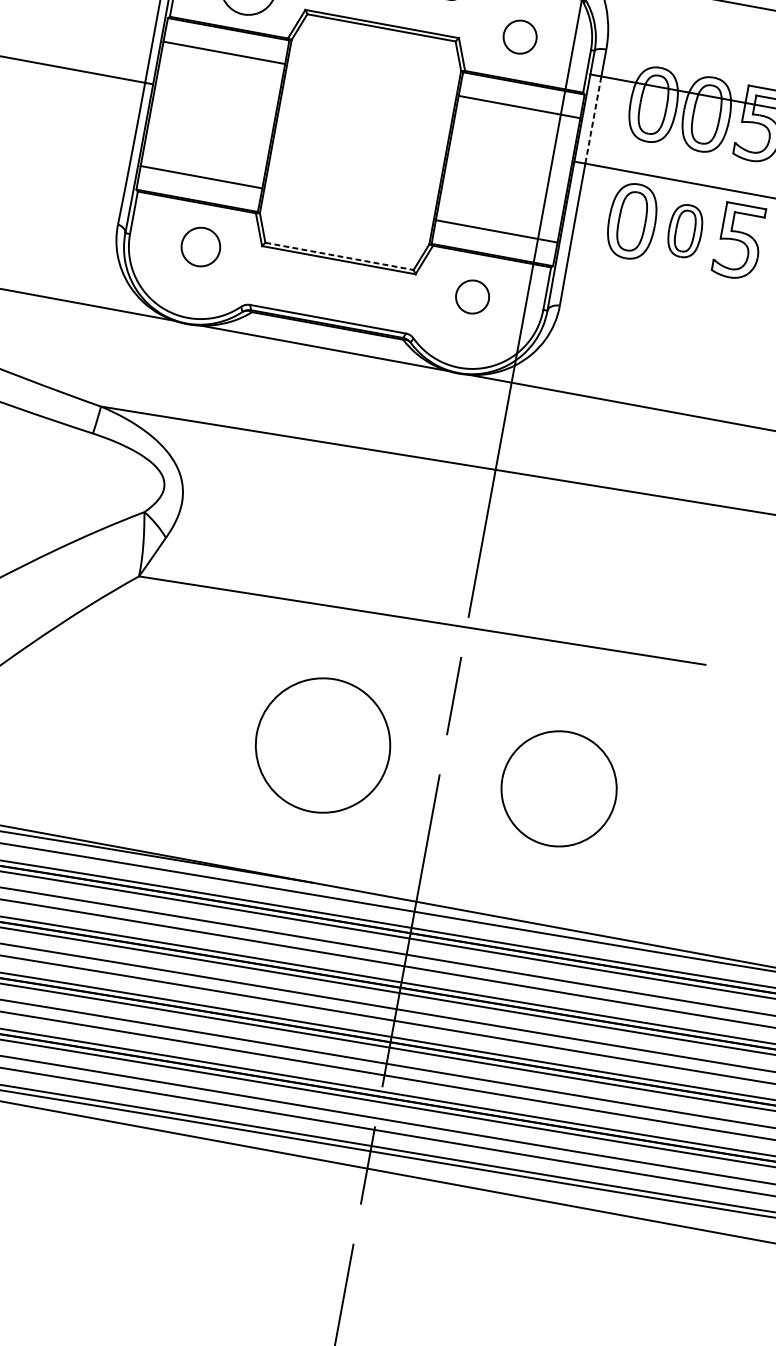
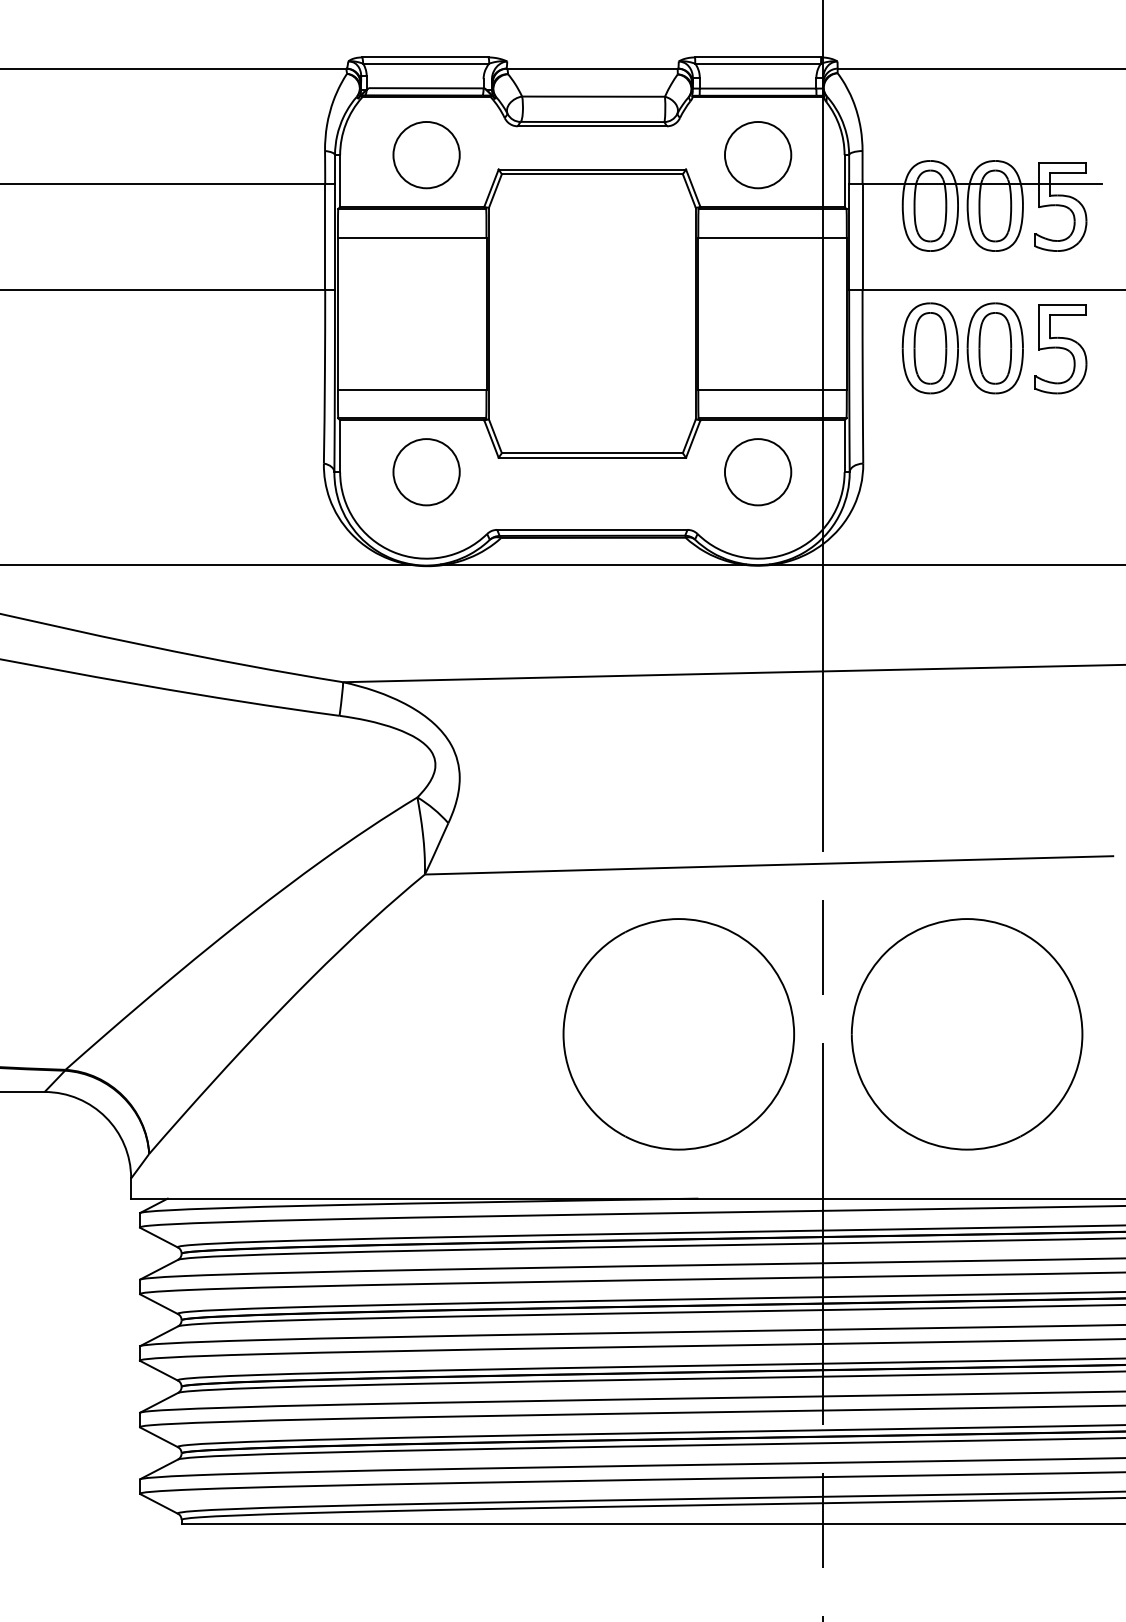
circle: (519, 36) -> (757, 154), size x1.67
line: (593, 119) -> (862, 236), dashed -> solid
part: (684, 231) -> (994, 348), size x1.43
circle: (200, 247) -> (426, 472), size x1.43
line: (339, 256) -> (592, 453), dashed -> solid
circle: (472, 297) -> (758, 472), size x1.67
part: (322, 745) -> (678, 1034), size x1.43
part: (558, 788) -> (966, 1034), size x1.67

